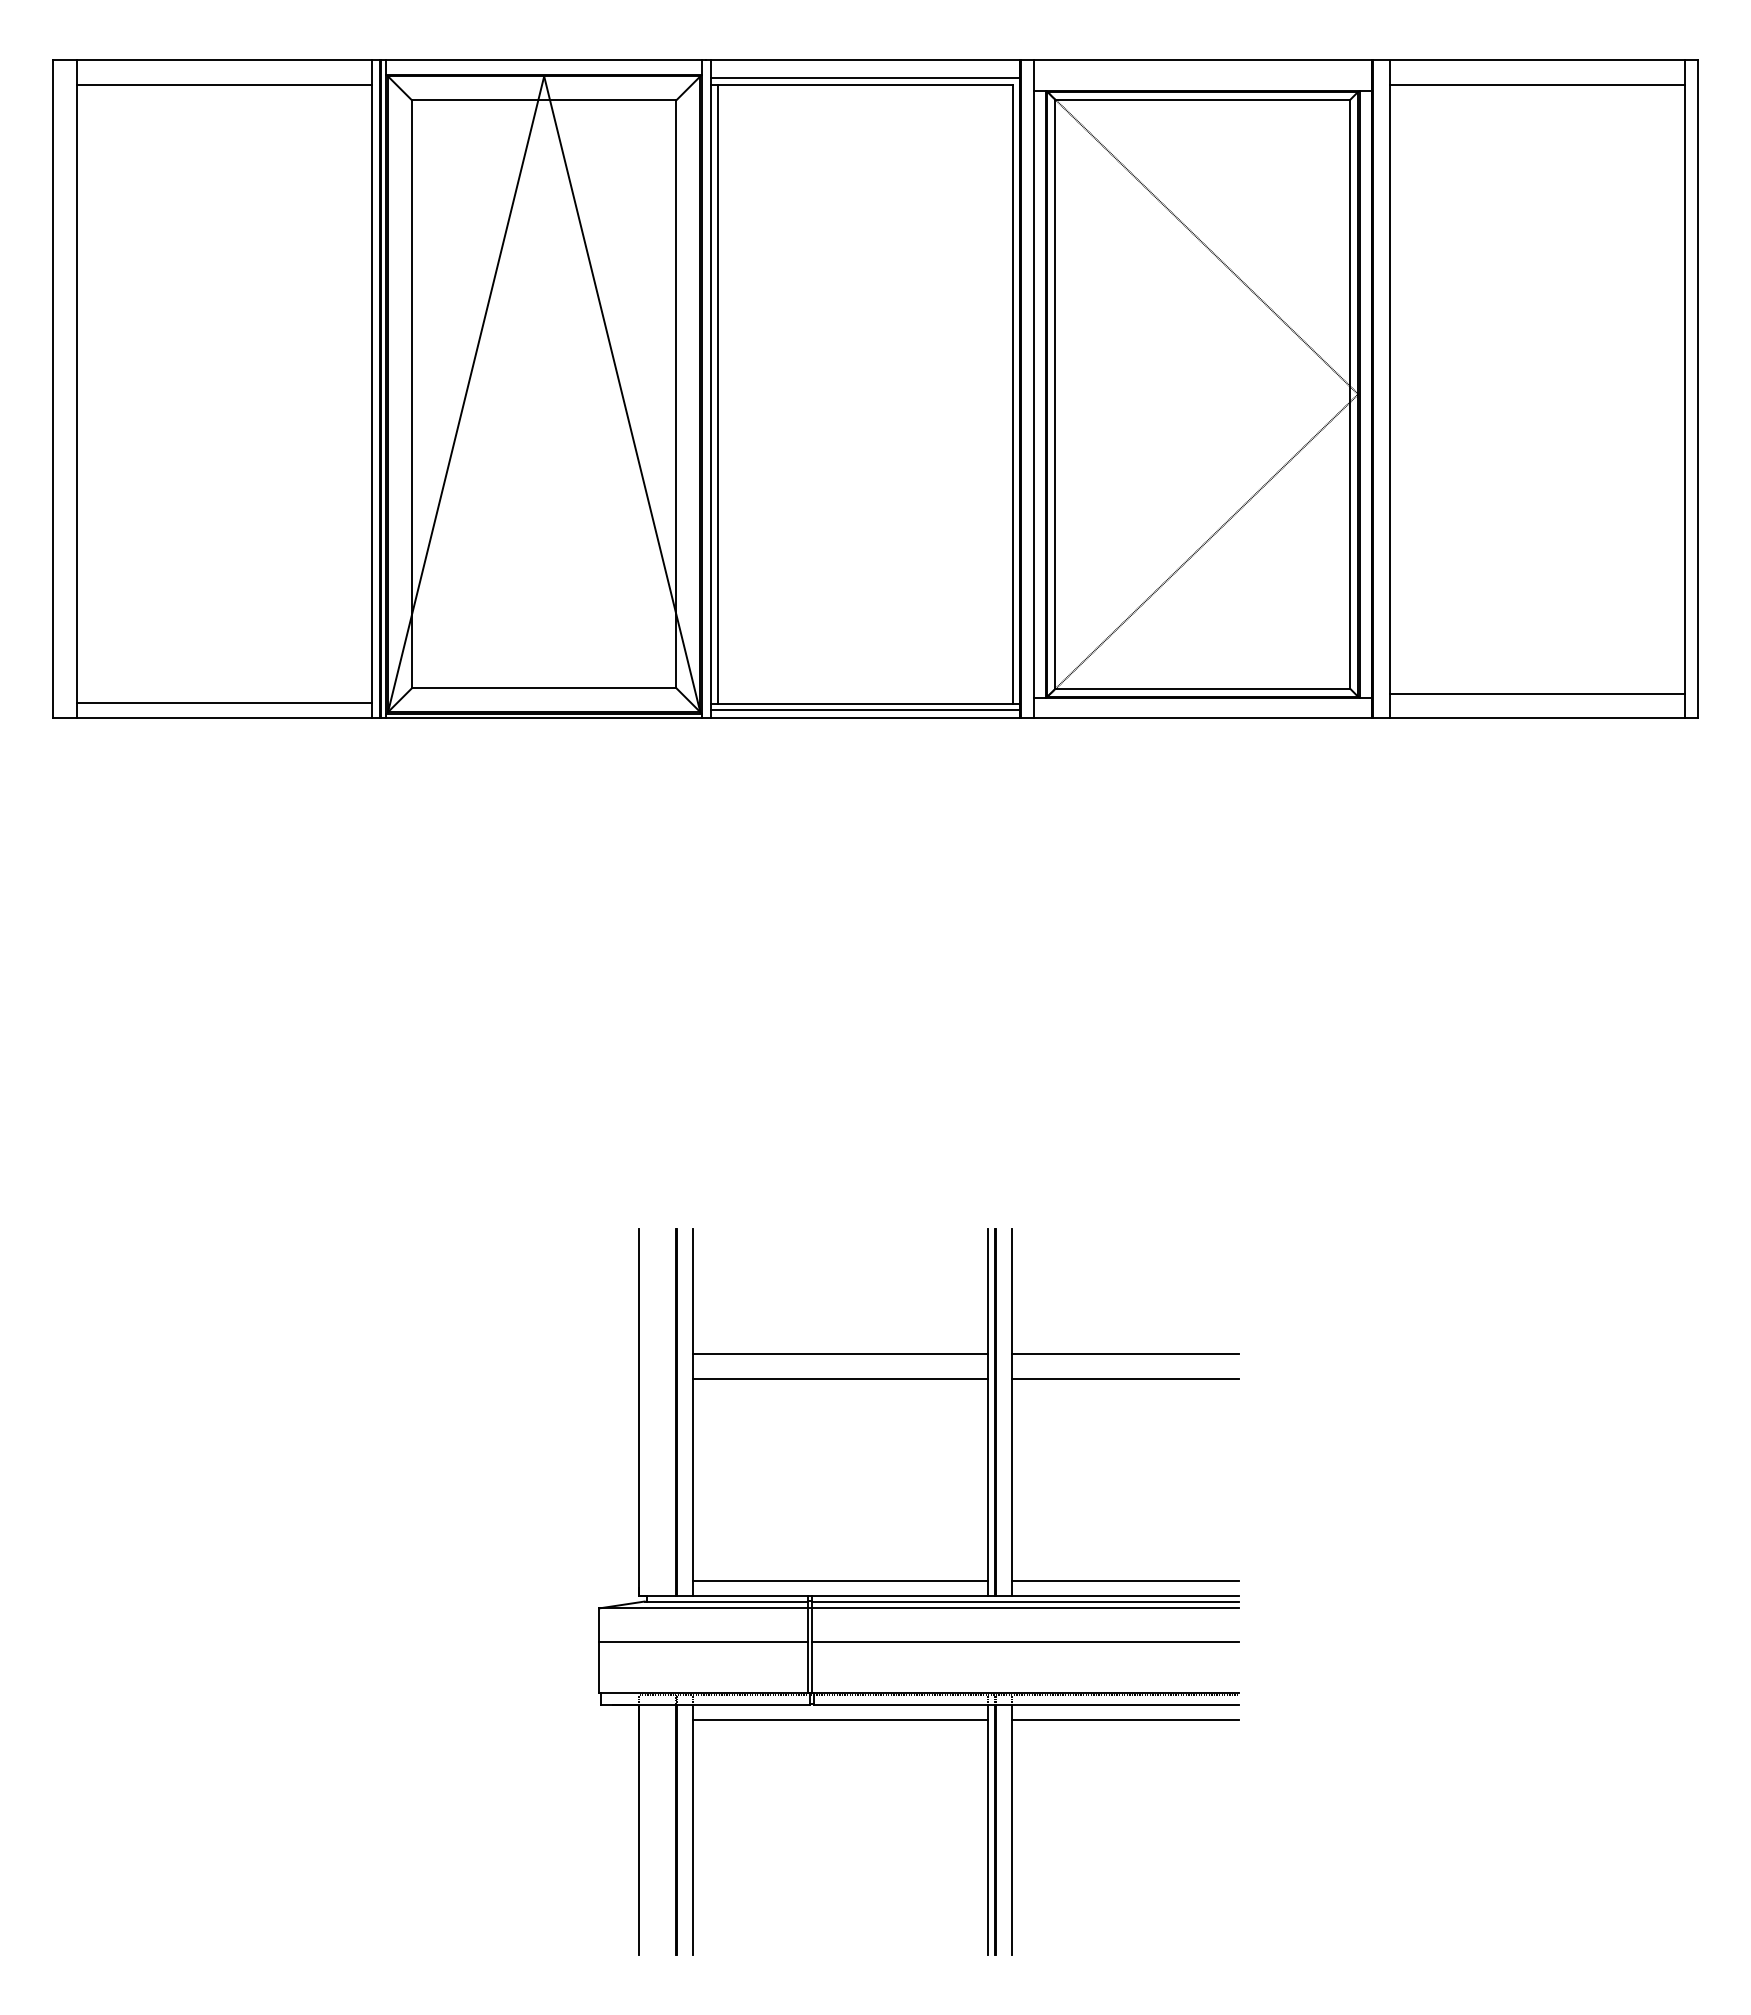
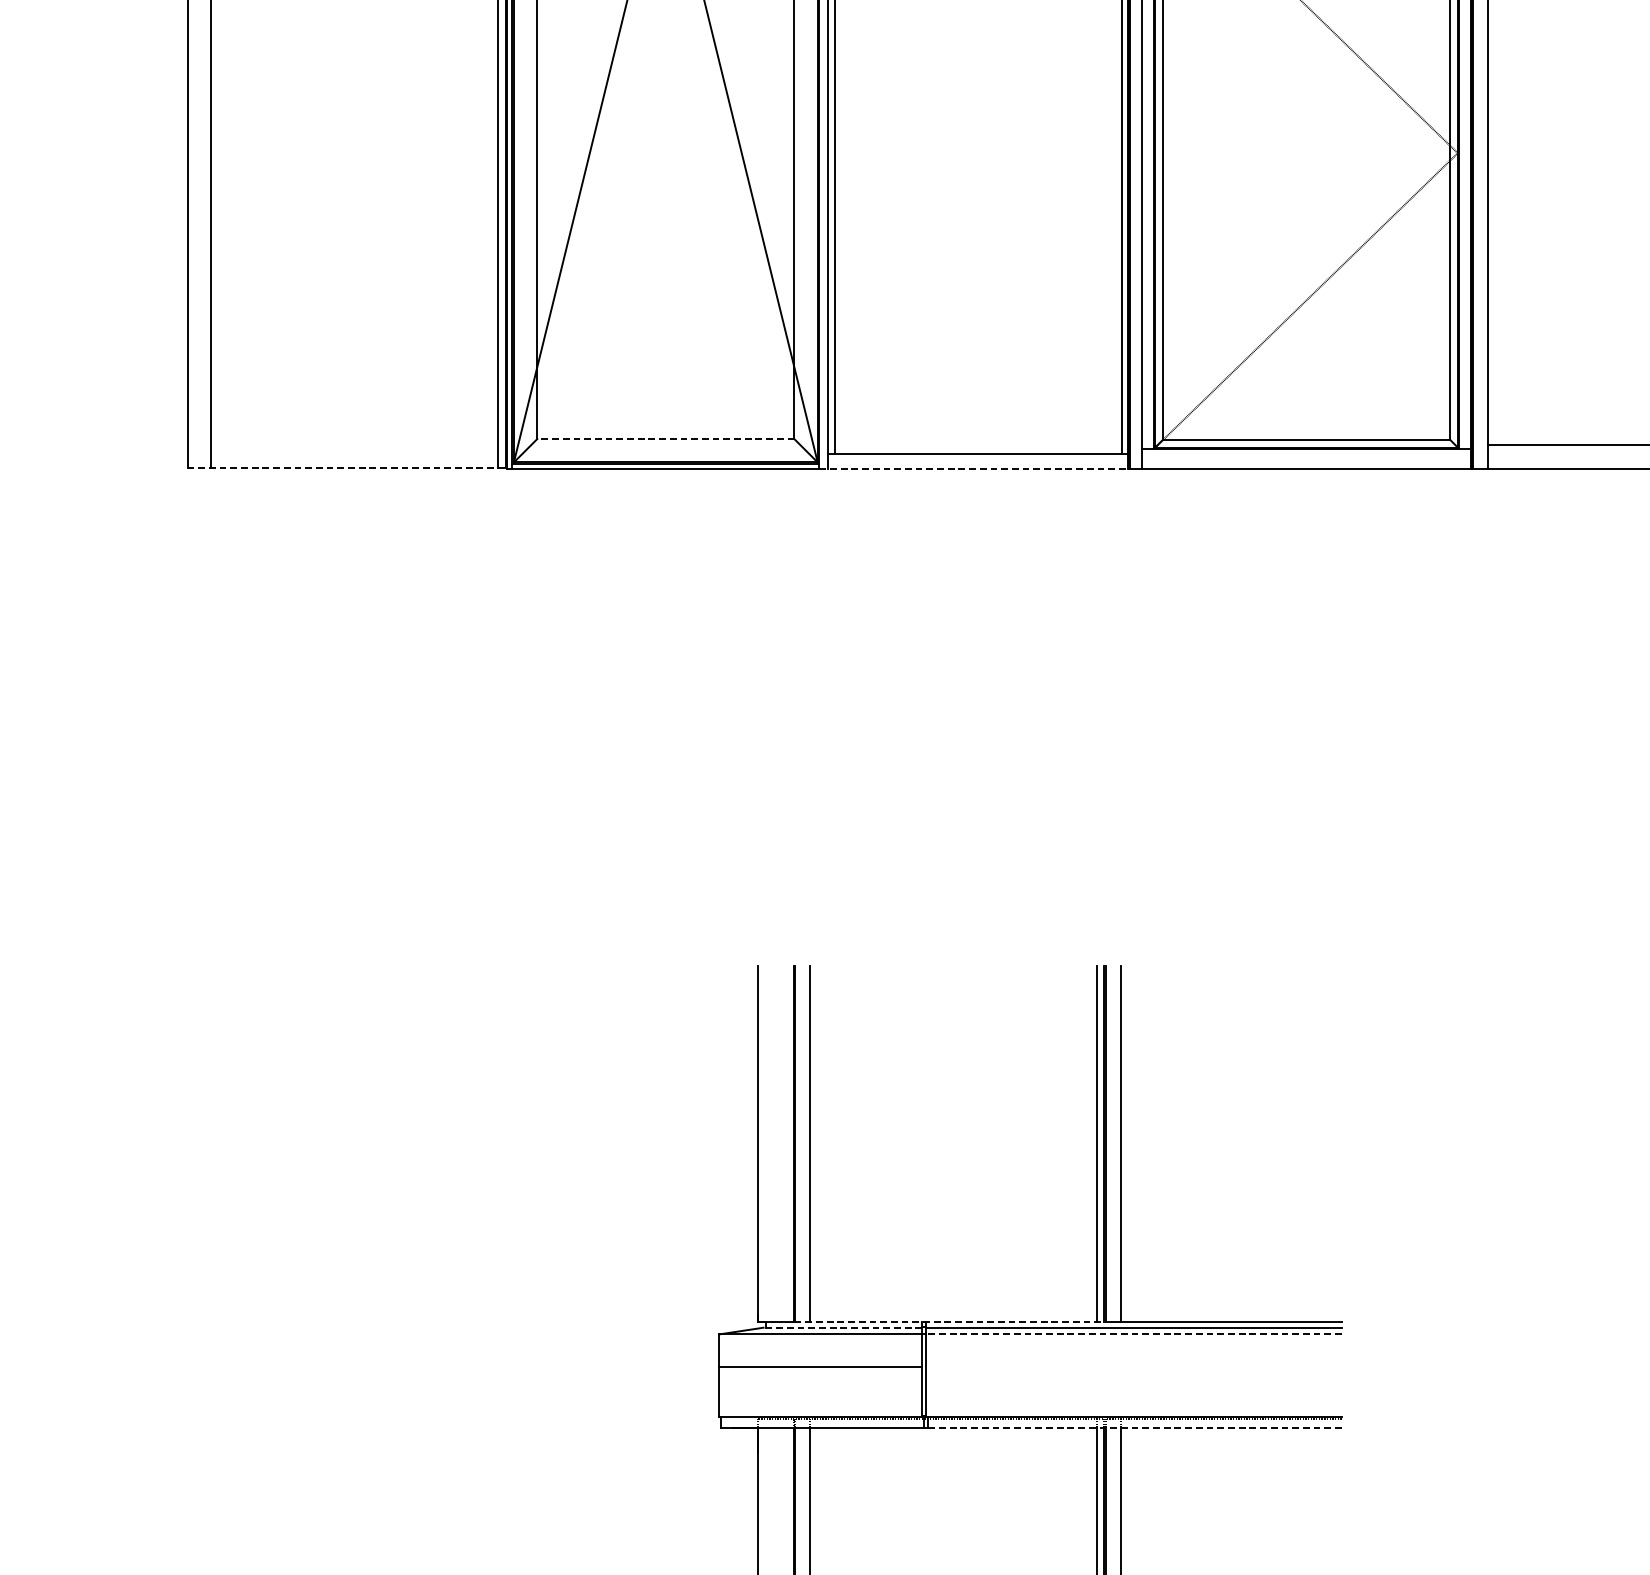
line: (543, 688) -> (665, 439), solid -> dashed
line: (224, 703) -> (354, 454), removed
line: (865, 710) -> (978, 460), removed
line: (216, 718) -> (346, 468), solid -> dashed
line: (861, 718) -> (974, 468), solid -> dashed
line: (839, 1354) -> (953, 1087), removed
line: (1125, 1354) -> (1231, 1087), removed
line: (839, 1378) -> (953, 1110), removed
line: (1125, 1378) -> (1231, 1110), removed
line: (839, 1580) -> (953, 1307), removed
line: (1125, 1580) -> (1231, 1307), removed
line: (836, 1595) -> (950, 1321), solid -> dashed
line: (726, 1601) -> (843, 1327), solid -> dashed
line: (1025, 1608) -> (1134, 1334), solid -> dashed
line: (1025, 1641) -> (1134, 1366), removed
line: (1026, 1704) -> (1135, 1427), solid -> dashed
line: (839, 1719) -> (953, 1442), removed
line: (1125, 1719) -> (1231, 1442), removed

